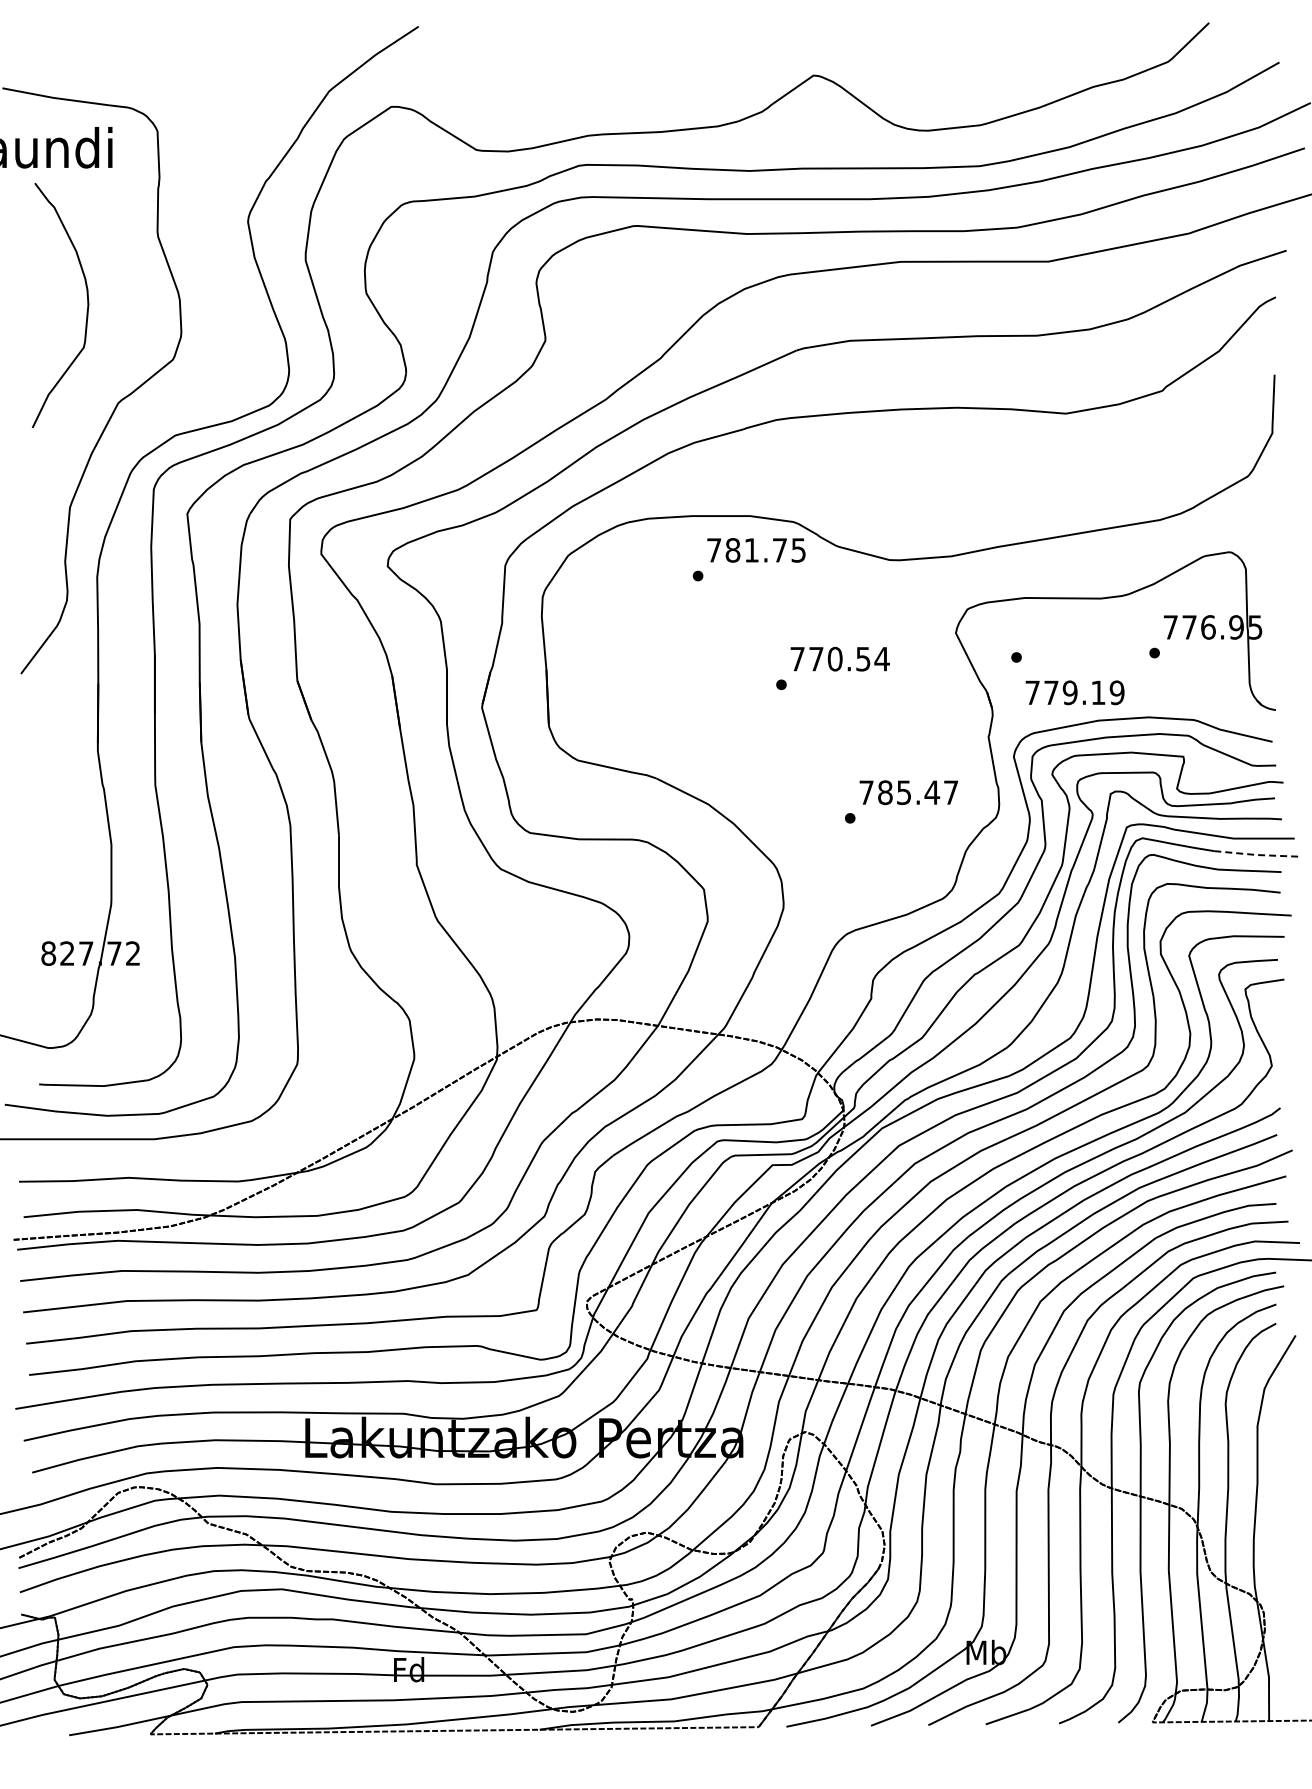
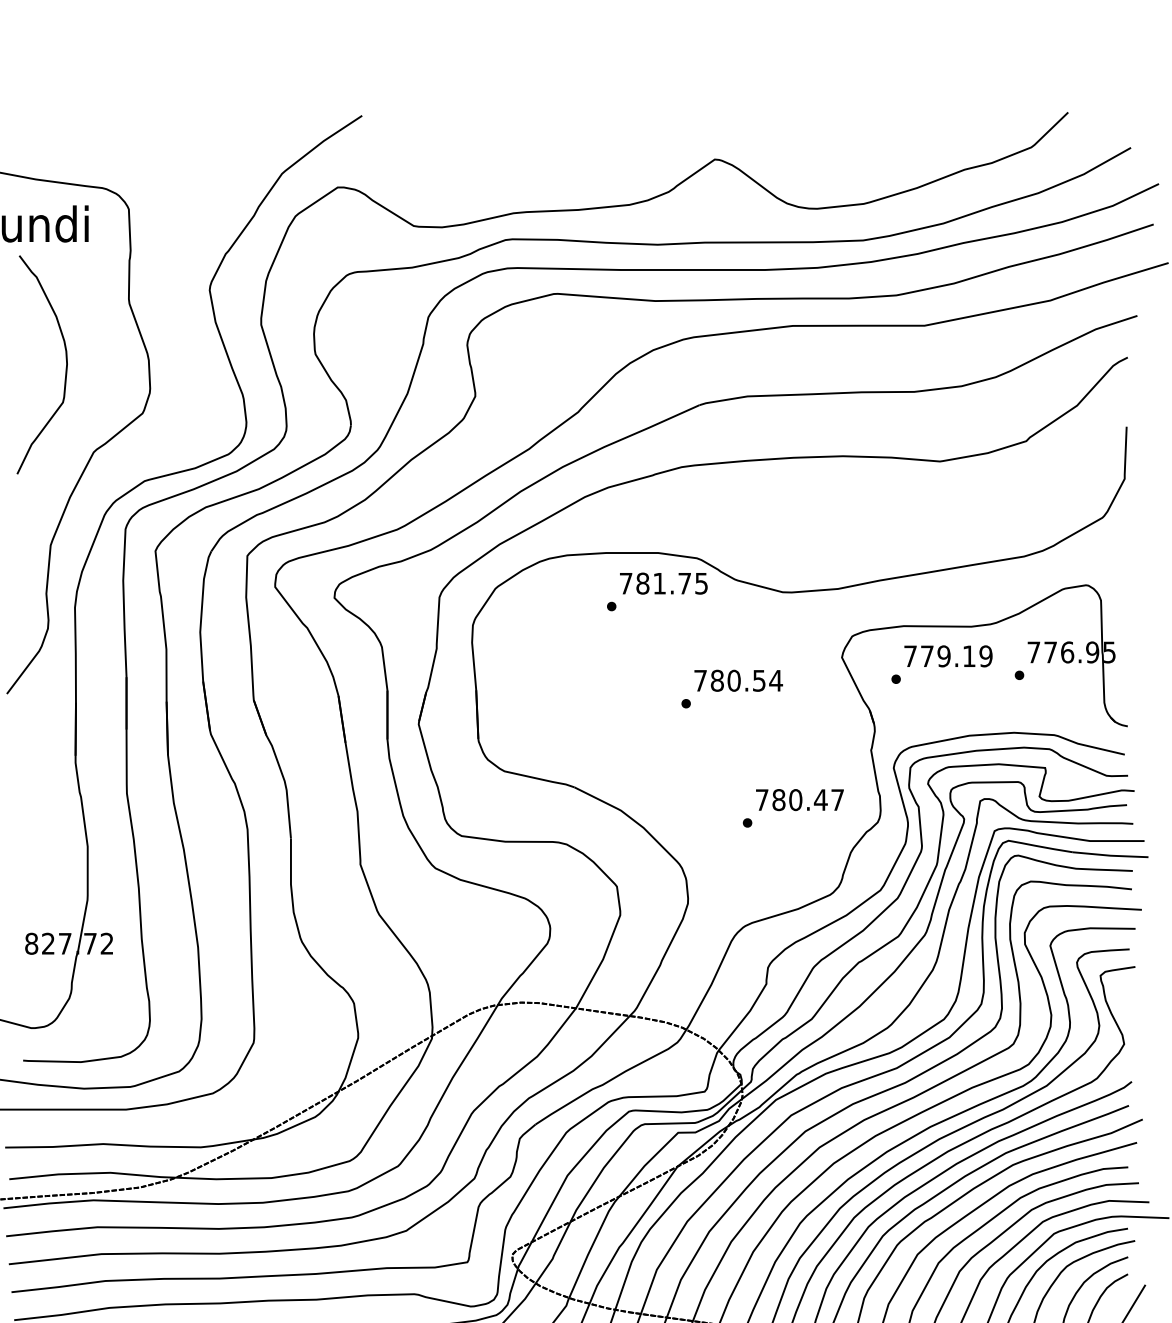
text: (816, 658) -> (717, 680), 770.54 -> 780.54
text: (1074, 692) -> (947, 656), moved
text: (903, 792) -> (795, 799), 785.47 -> 780.47
line: (1256, 855) -> (1110, 856), dashed -> solid

